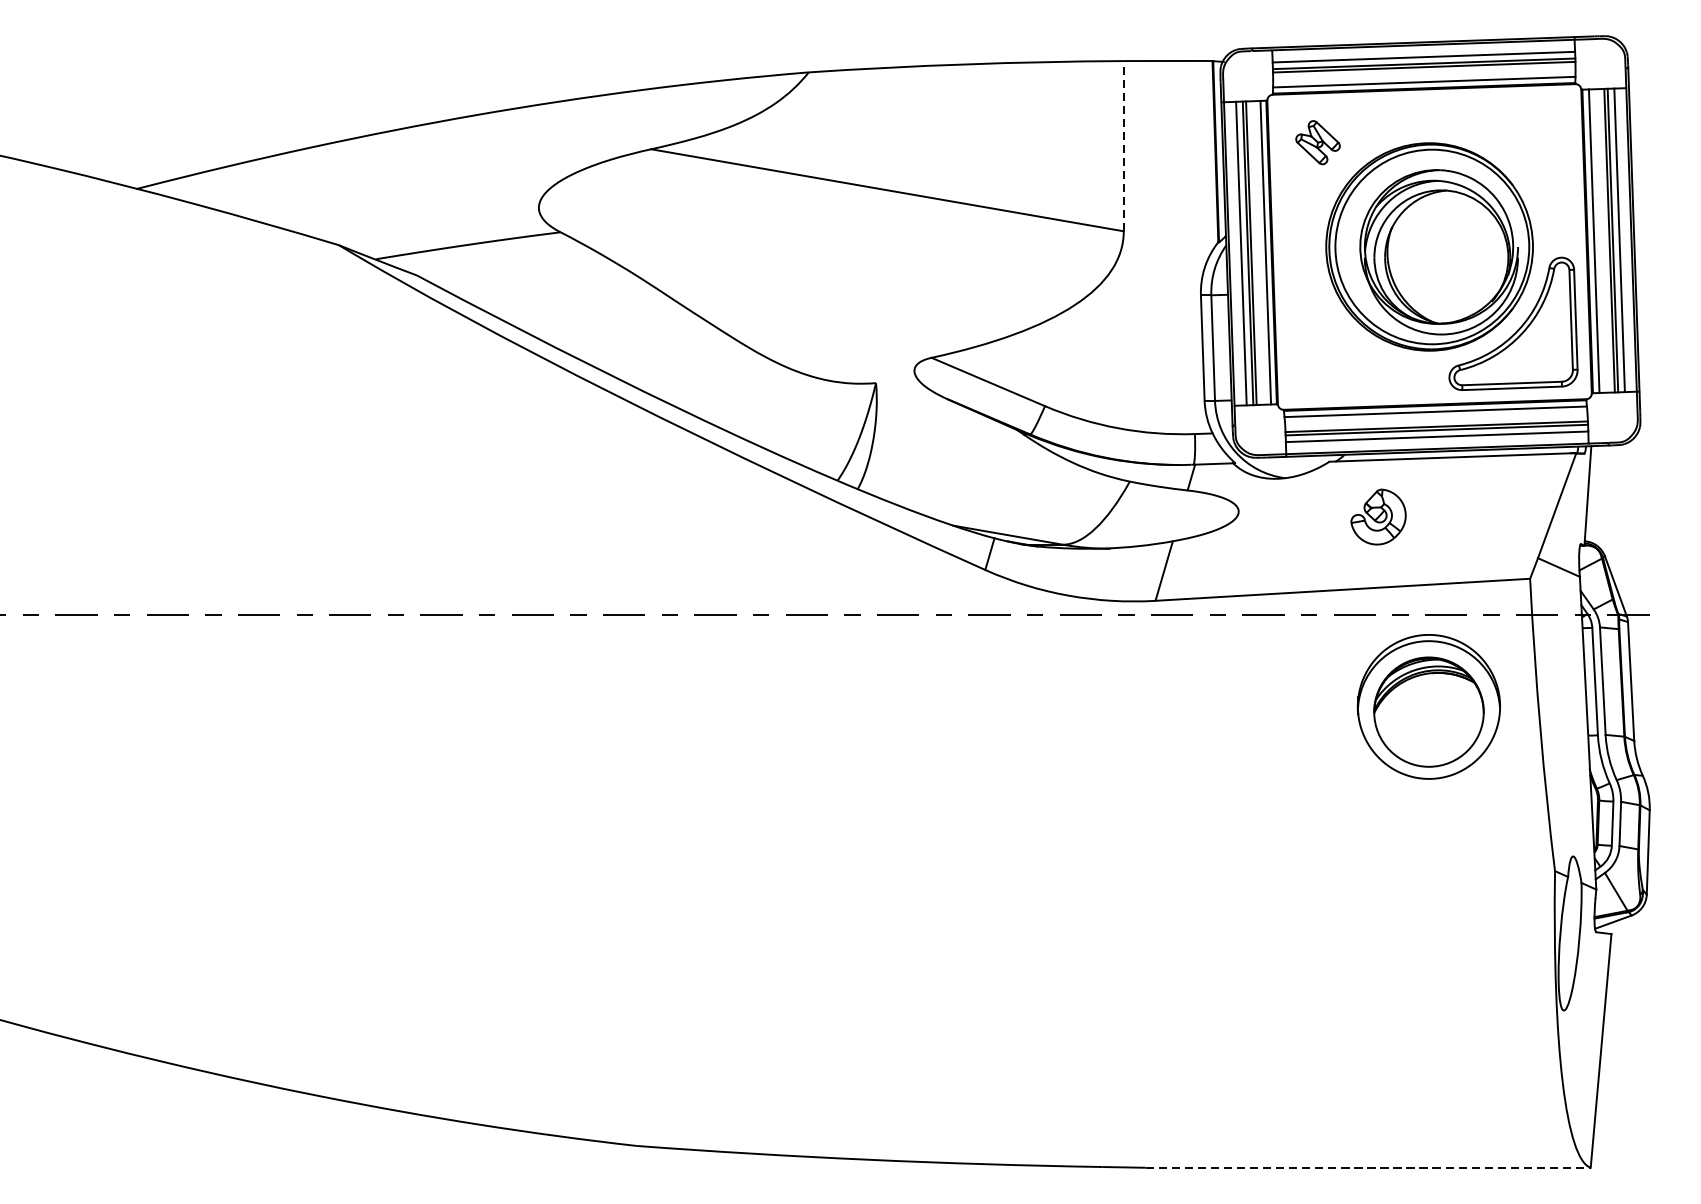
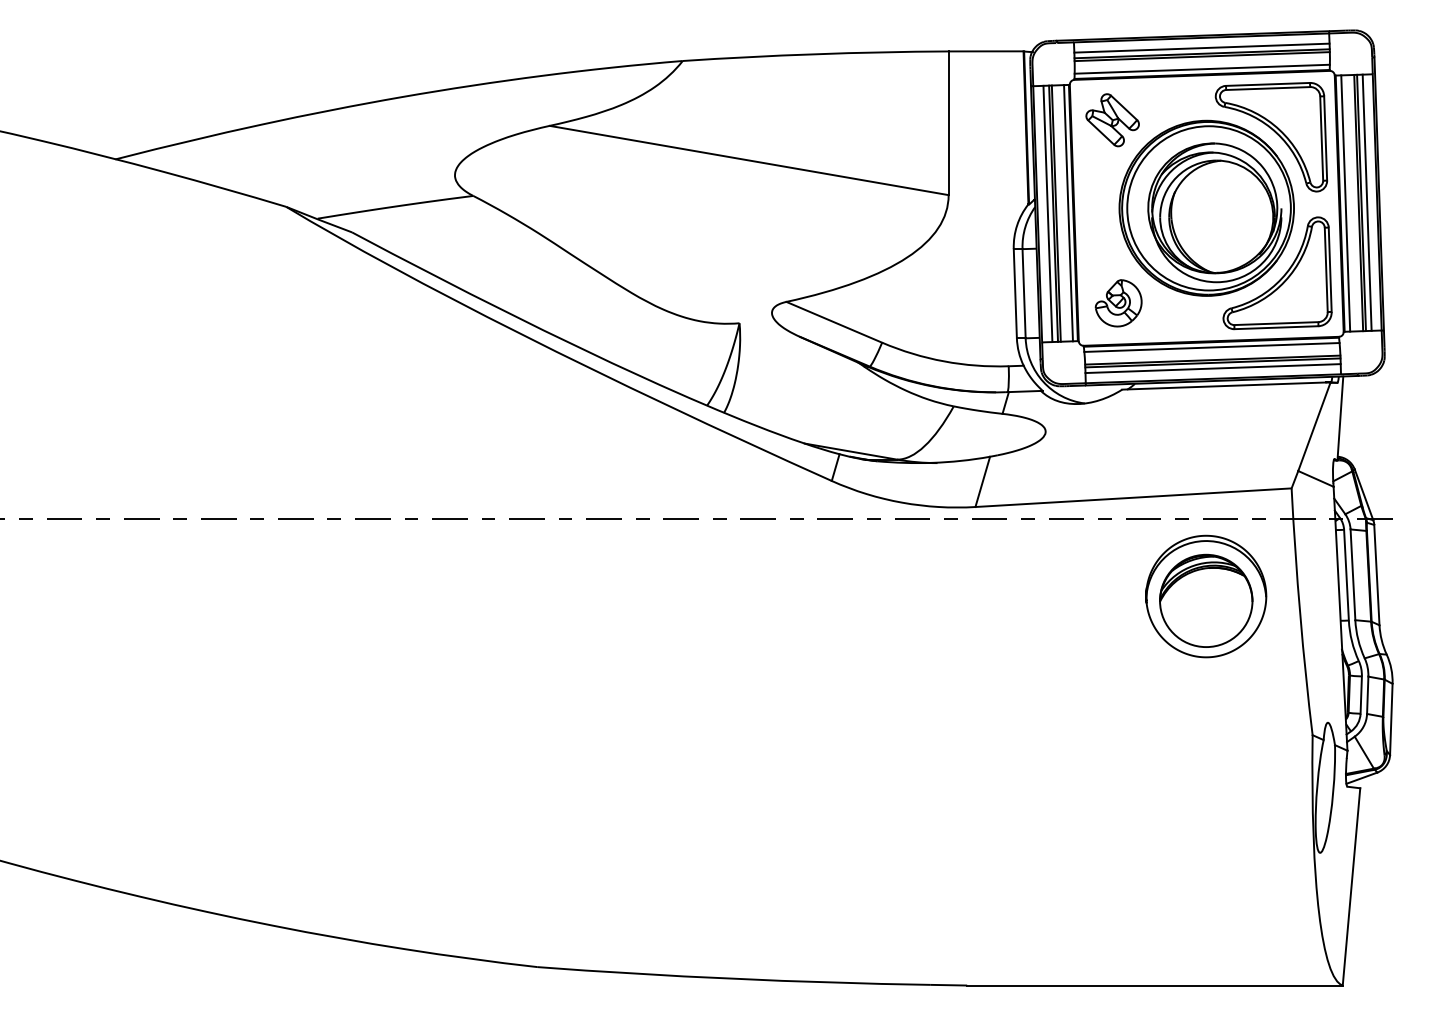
part: (1317, 142) -> (1112, 120), size x1.43
line: (1123, 146) -> (948, 123), dashed -> solid
part: (1506, 163) -> (1271, 137), added
part: (1378, 517) -> (1118, 303), moved
line: (1367, 1167) -> (1154, 985), dashed -> solid

